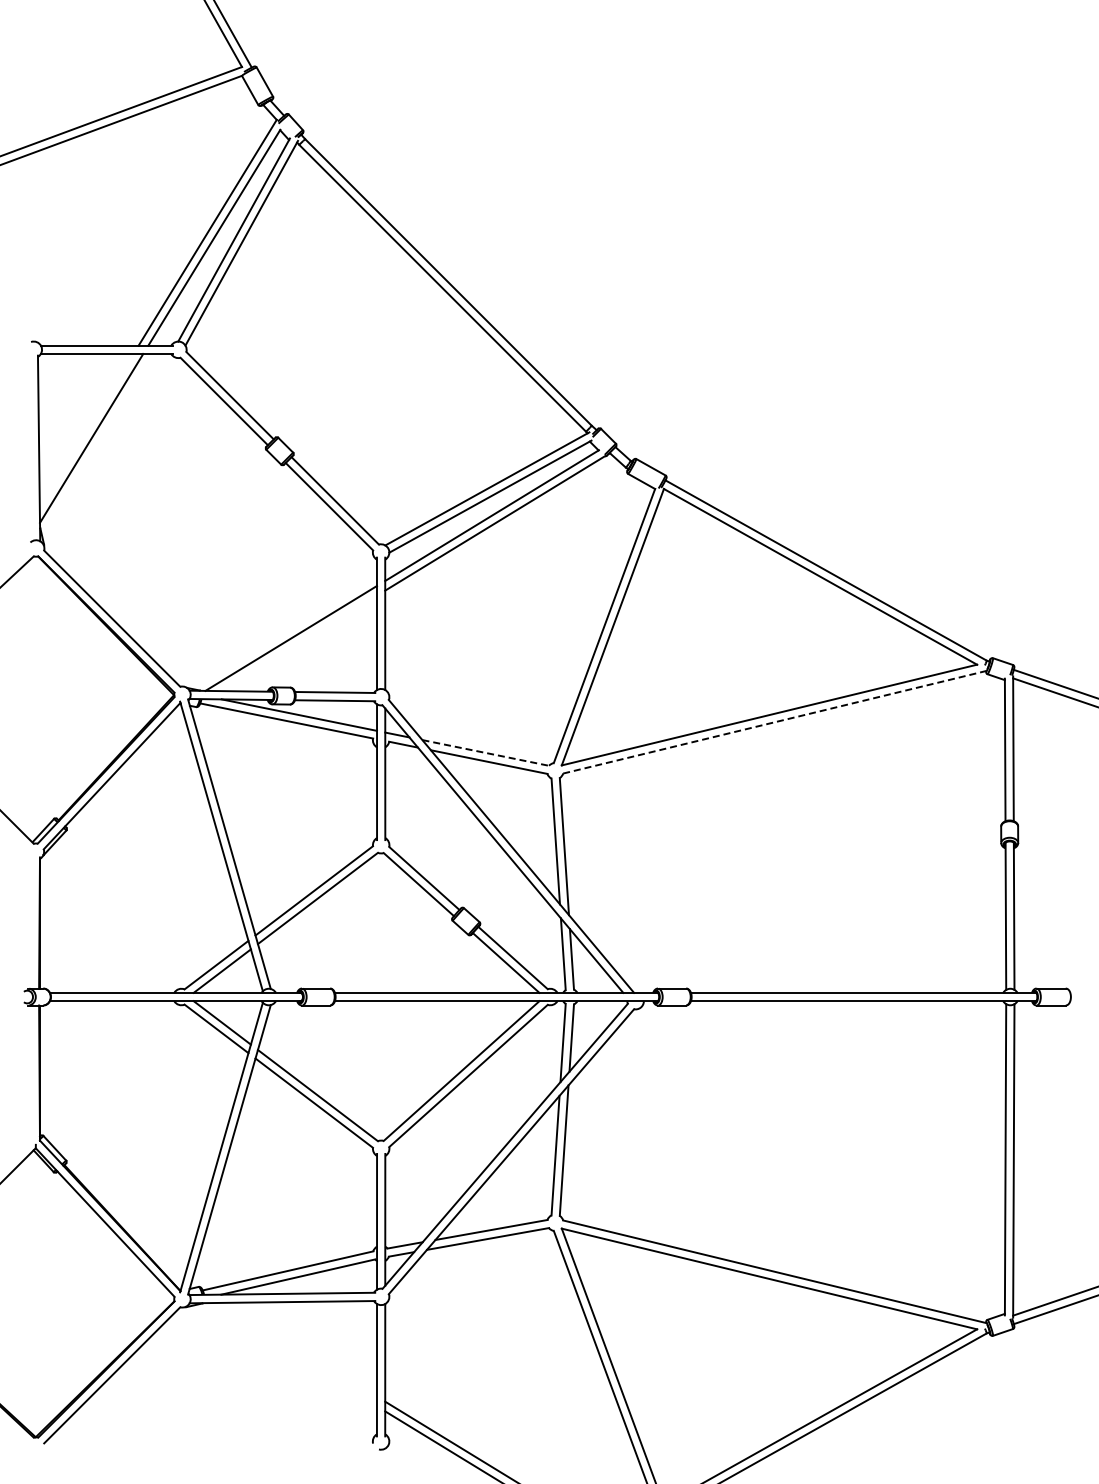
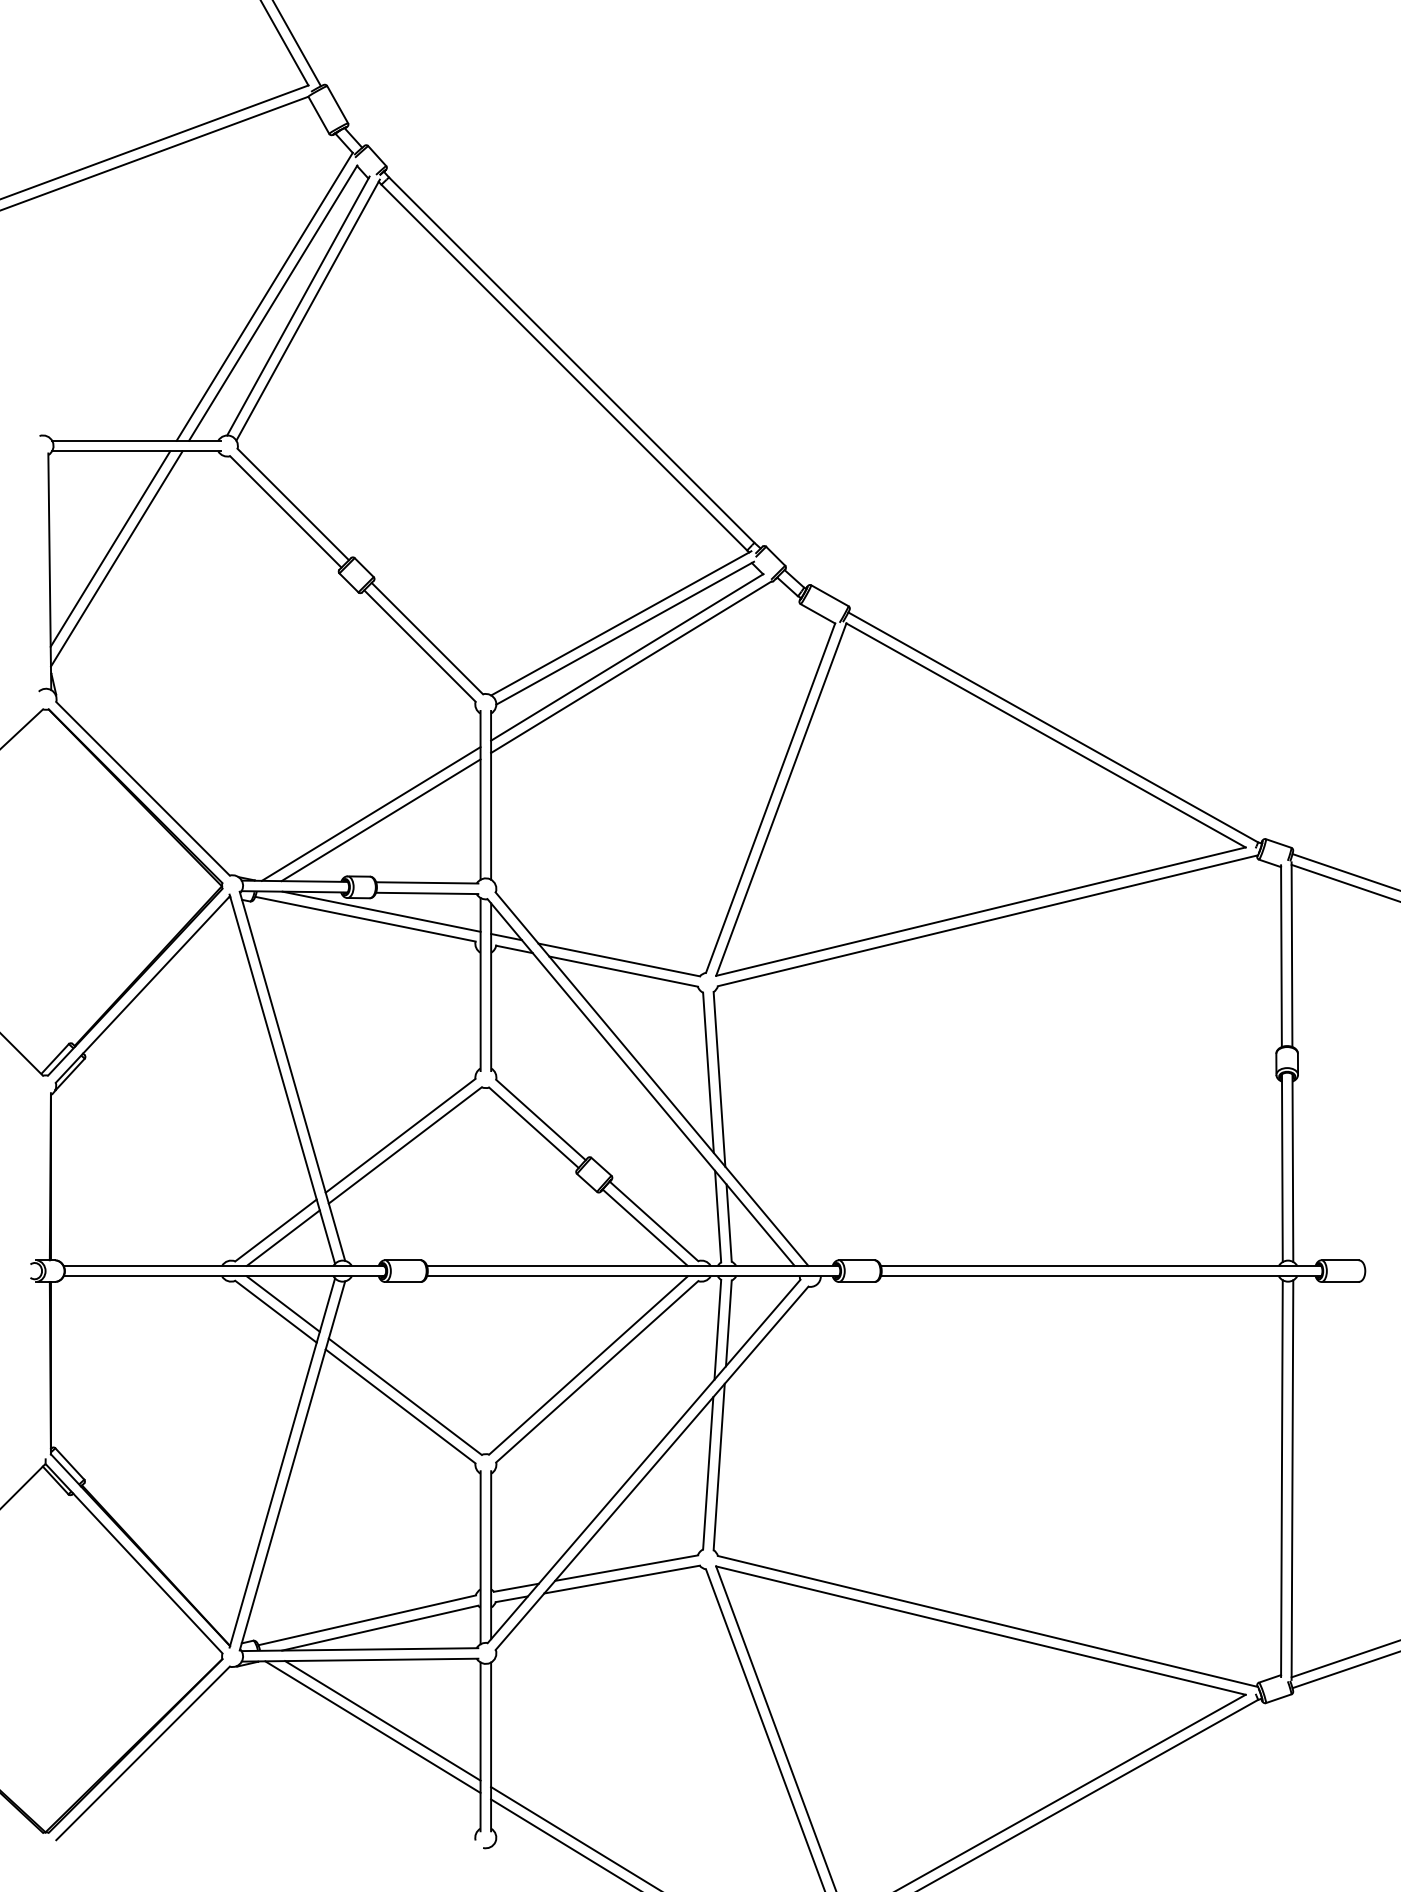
line: (86, 430) -> (110, 548), added
line: (298, 643) -> (380, 820), added
line: (774, 722) -> (987, 921), dashed -> solid
line: (485, 752) -> (618, 959), dashed -> solid
line: (299, 1349) -> (381, 1720), added
line: (292, 1354) -> (372, 1726), added

